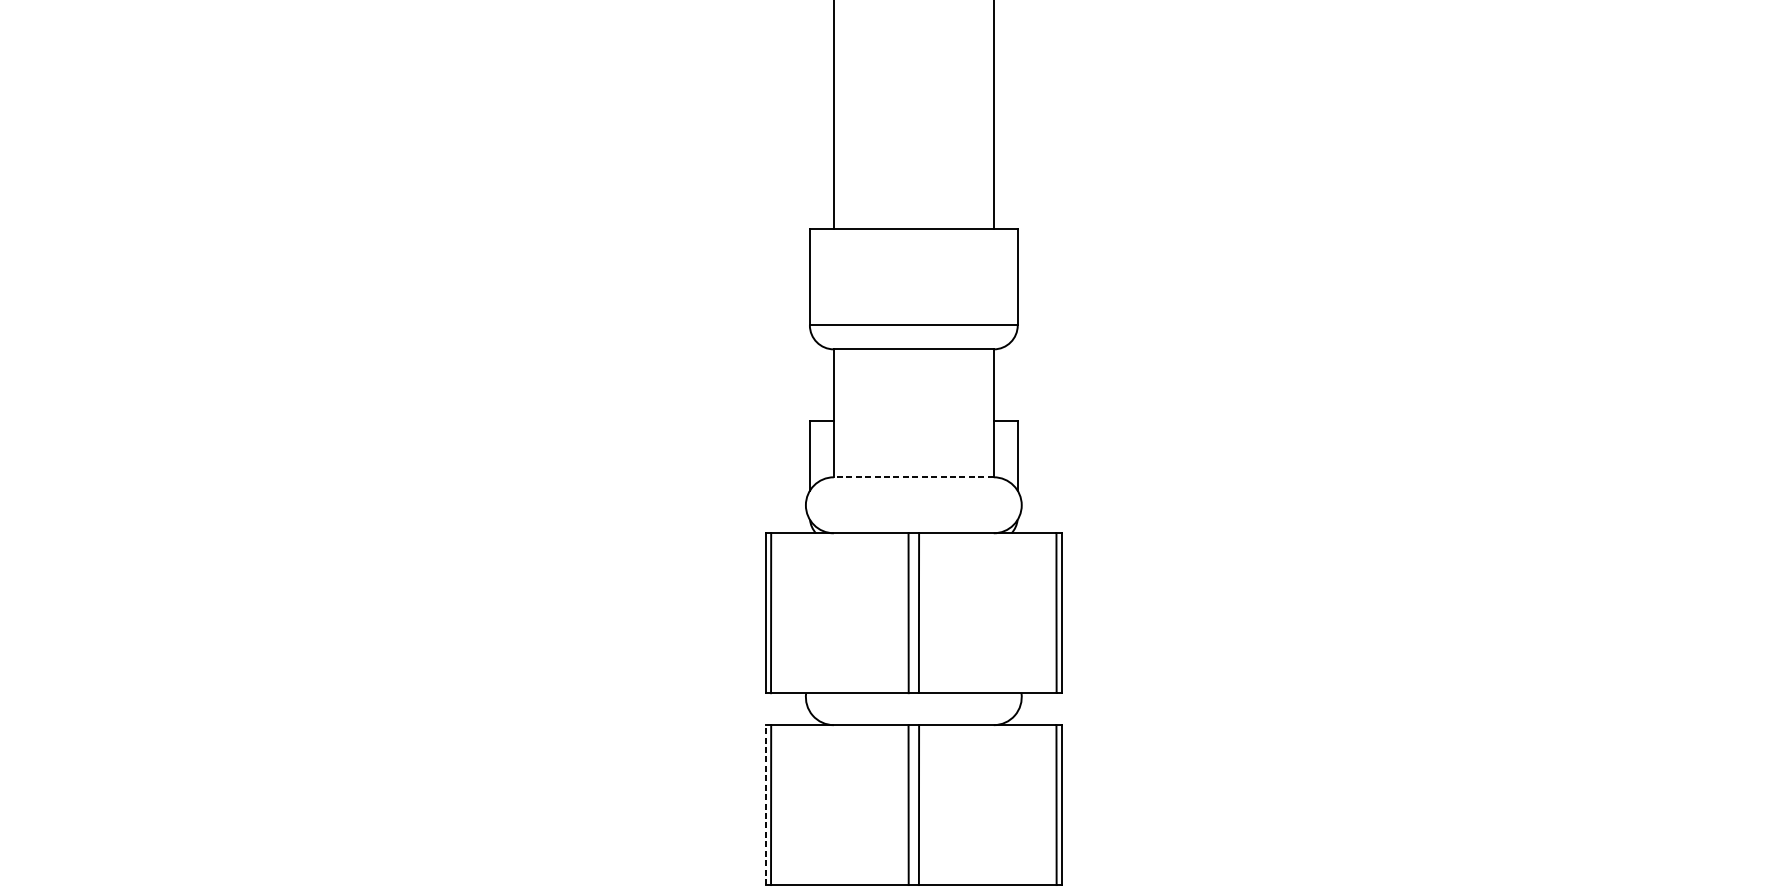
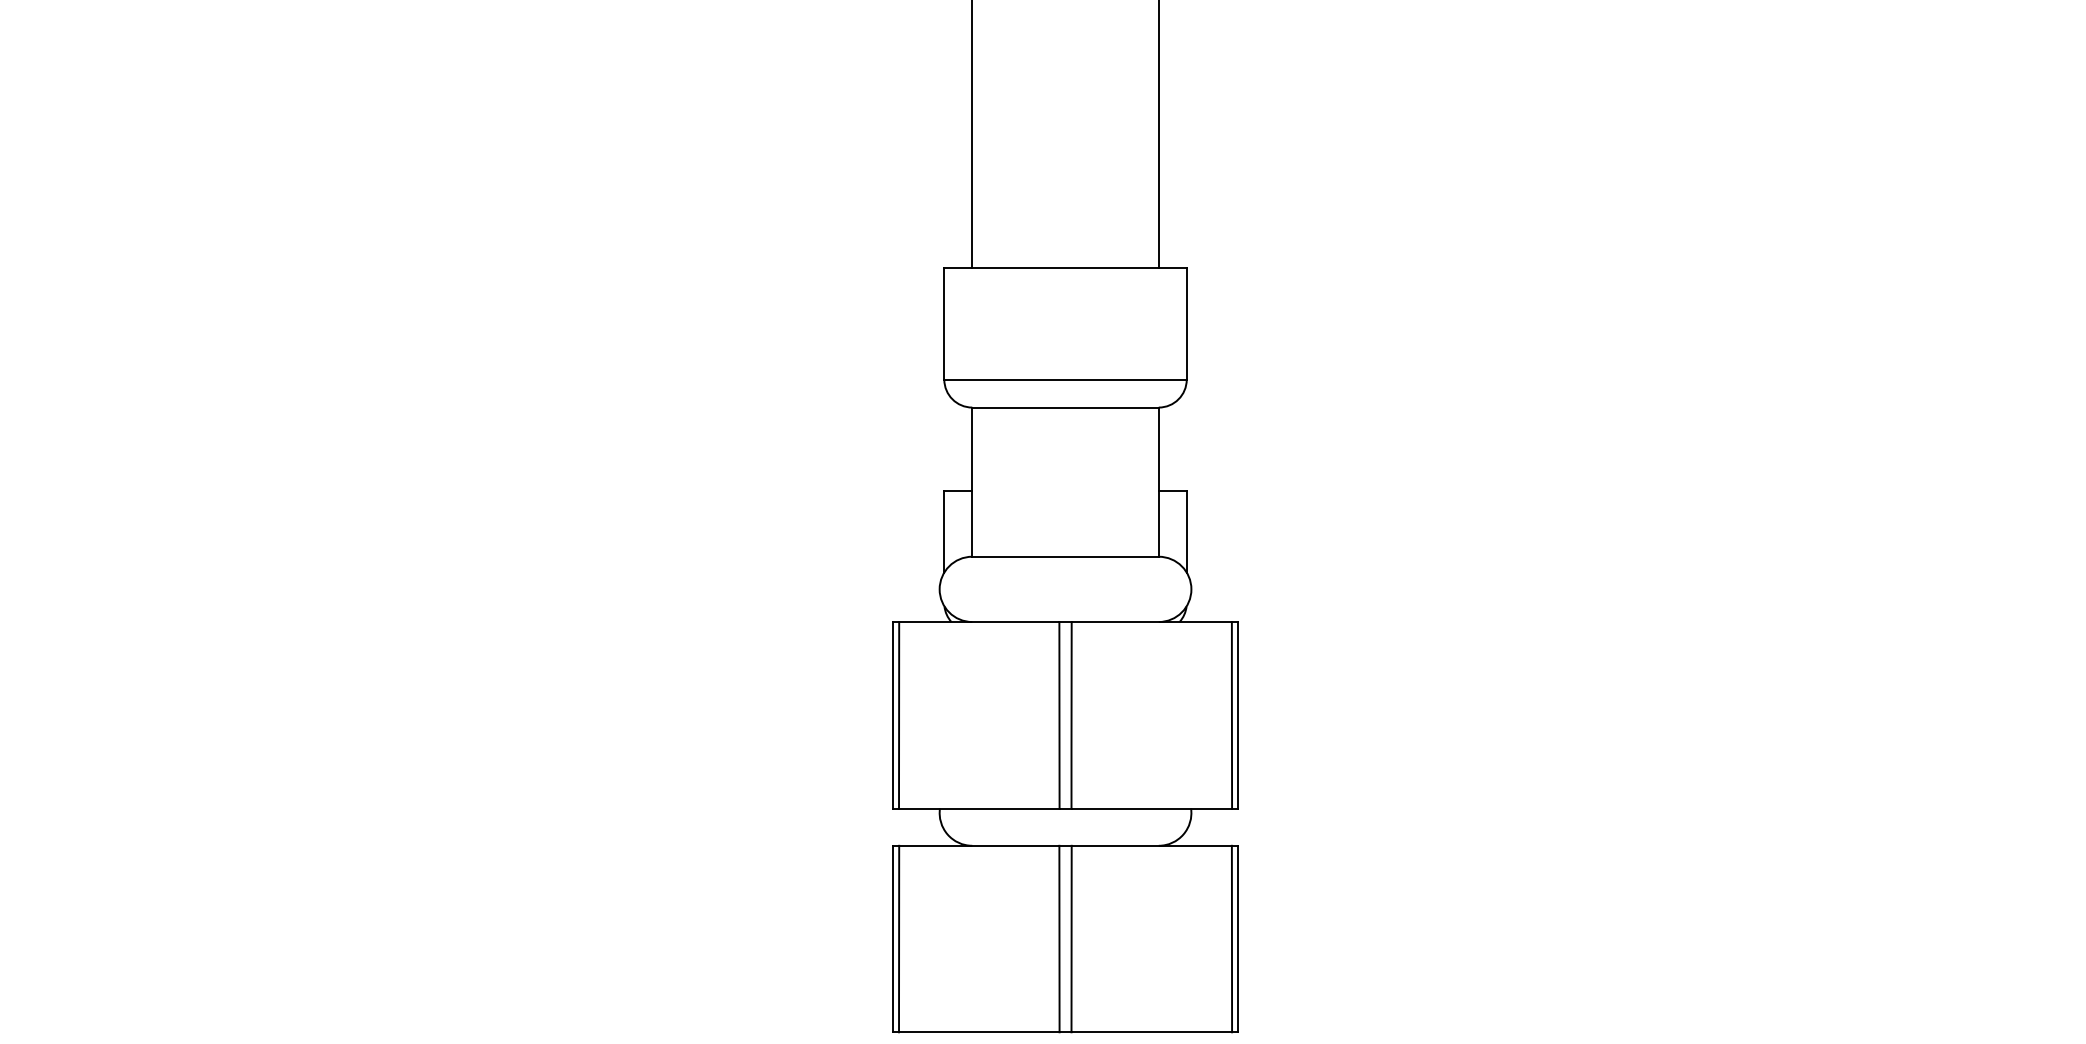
line: (913, 477) -> (1065, 556), dashed -> solid
line: (766, 804) -> (893, 938), dashed -> solid

